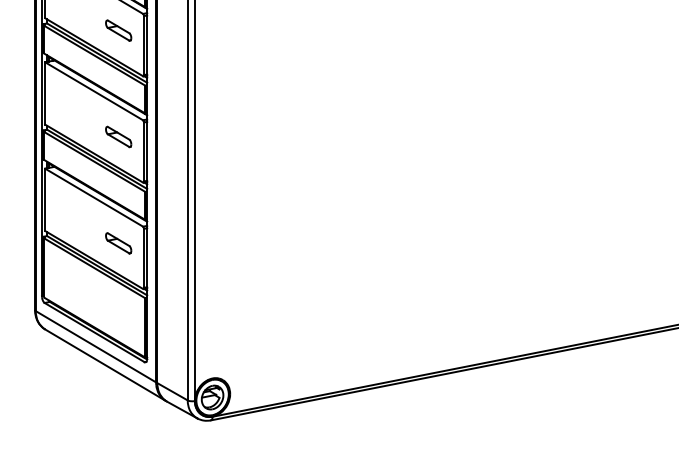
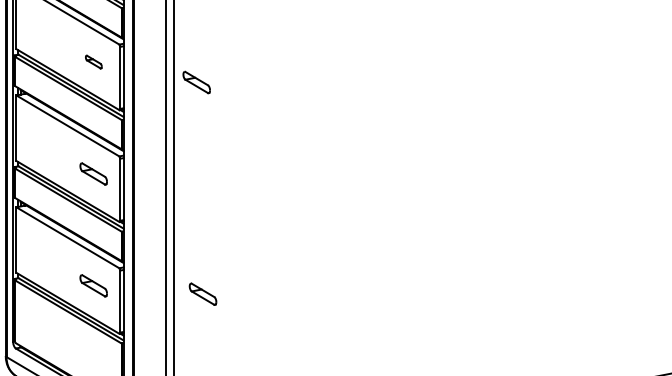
part: (118, 30) -> (93, 62), size x0.6
part: (216, 49) -> (196, 82), added
part: (222, 251) -> (202, 294), added

